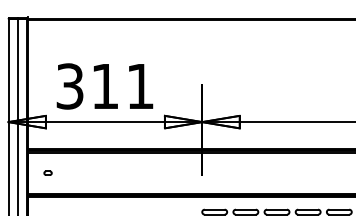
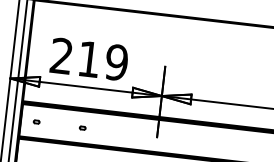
text: (105, 86) -> (89, 59), 311 -> 219
part: (106, 173) -> (82, 127), added

